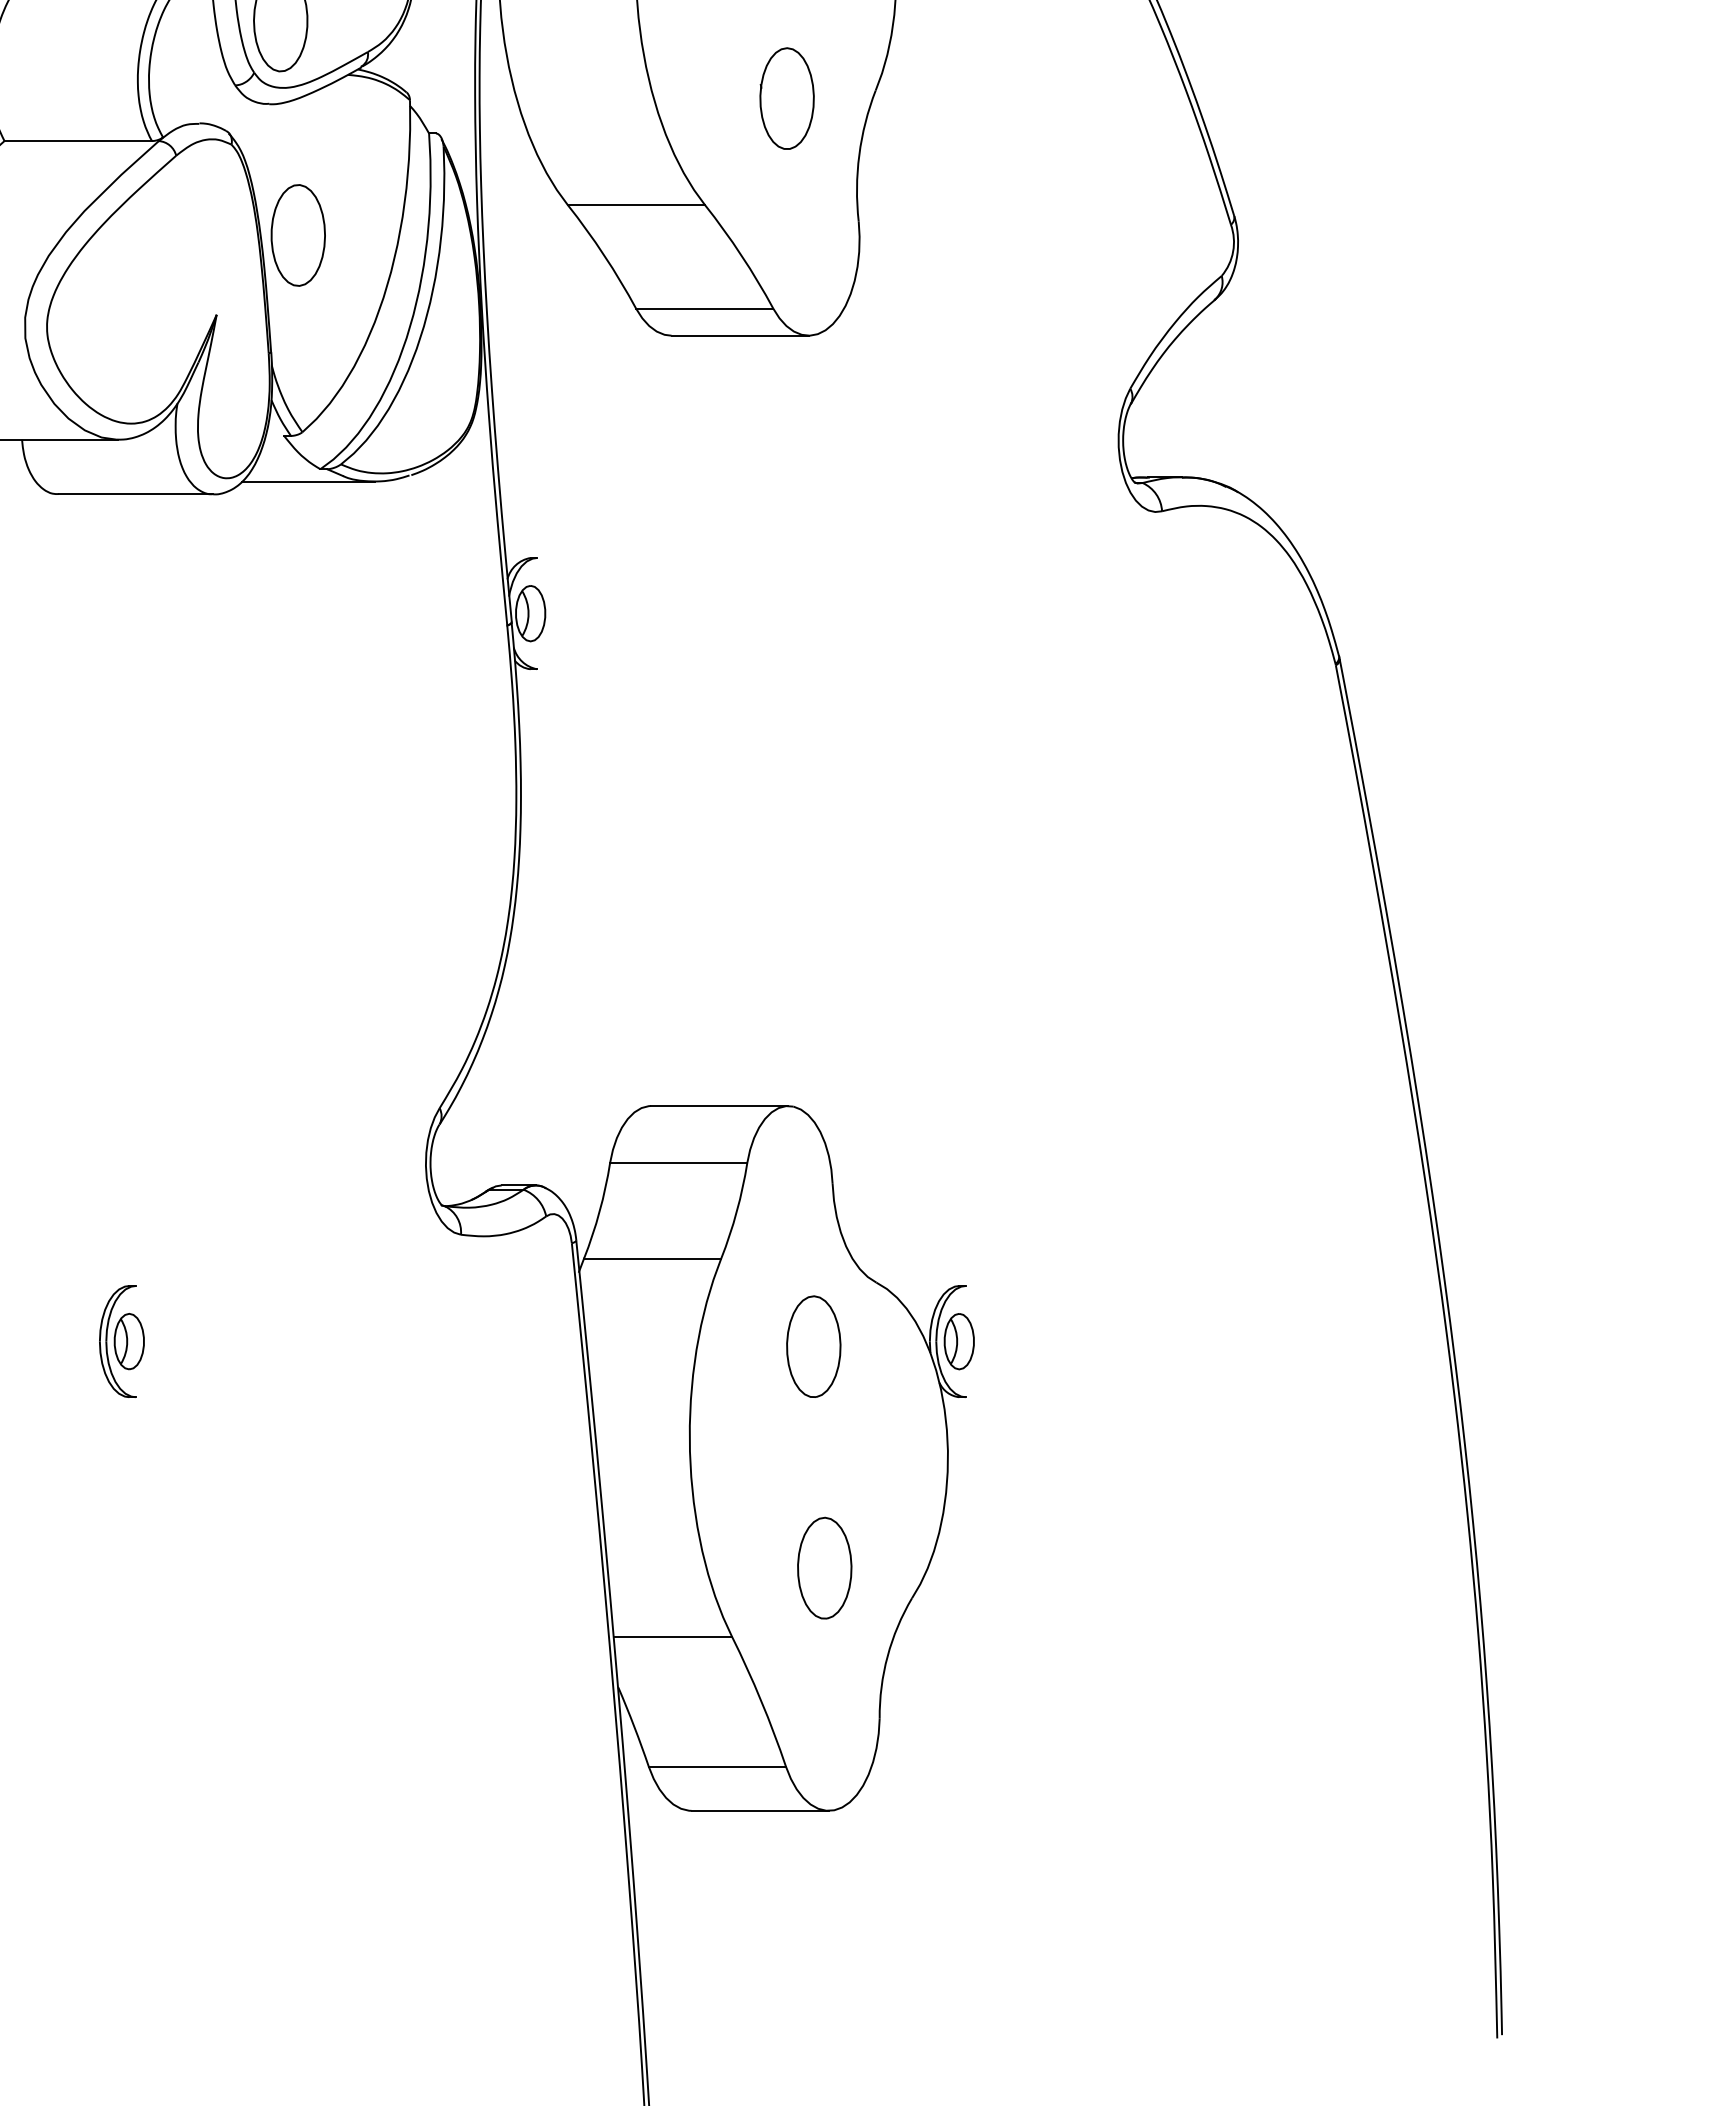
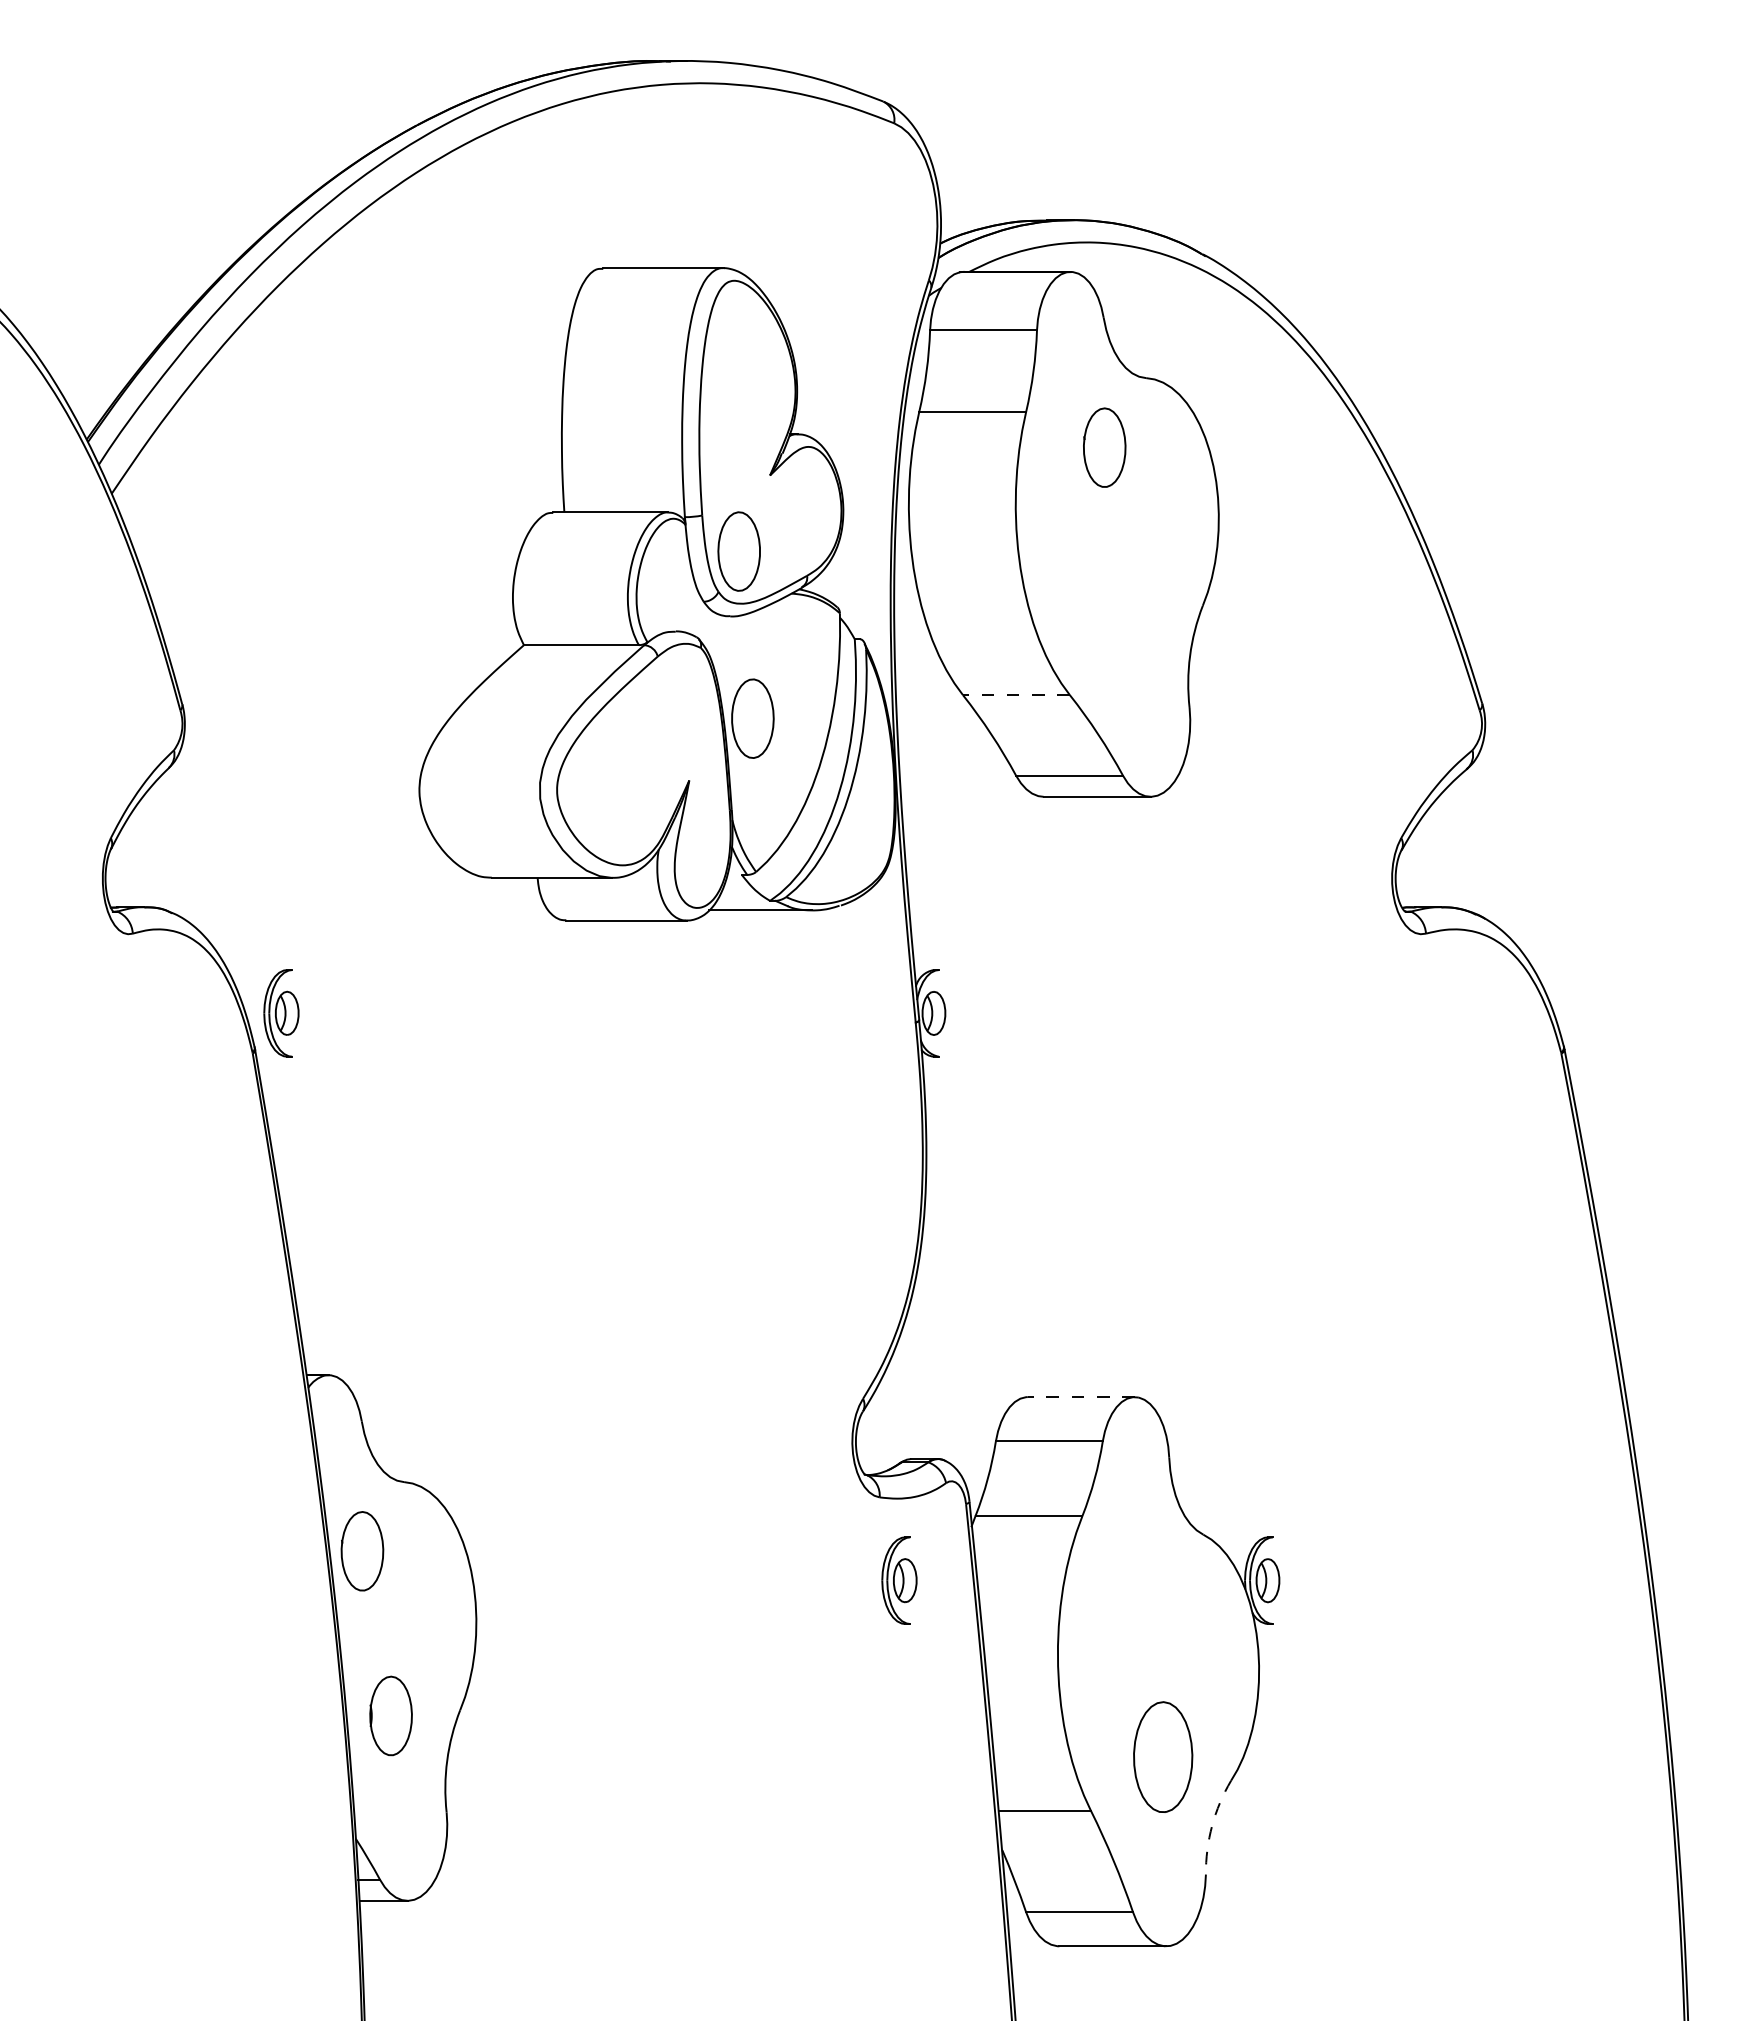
part: (786, 97) -> (1133, 611), removed
line: (635, 205) -> (1015, 695), solid -> dashed
line: (718, 1106) -> (1080, 1397), solid -> dashed
part: (121, 1341) -> (899, 1580), moved
part: (813, 1346) -> (1154, 1584), removed
part: (823, 1568) -> (1162, 1757), size x1.4
arc: (888, 1655) -> (1212, 1825), solid -> dashed

